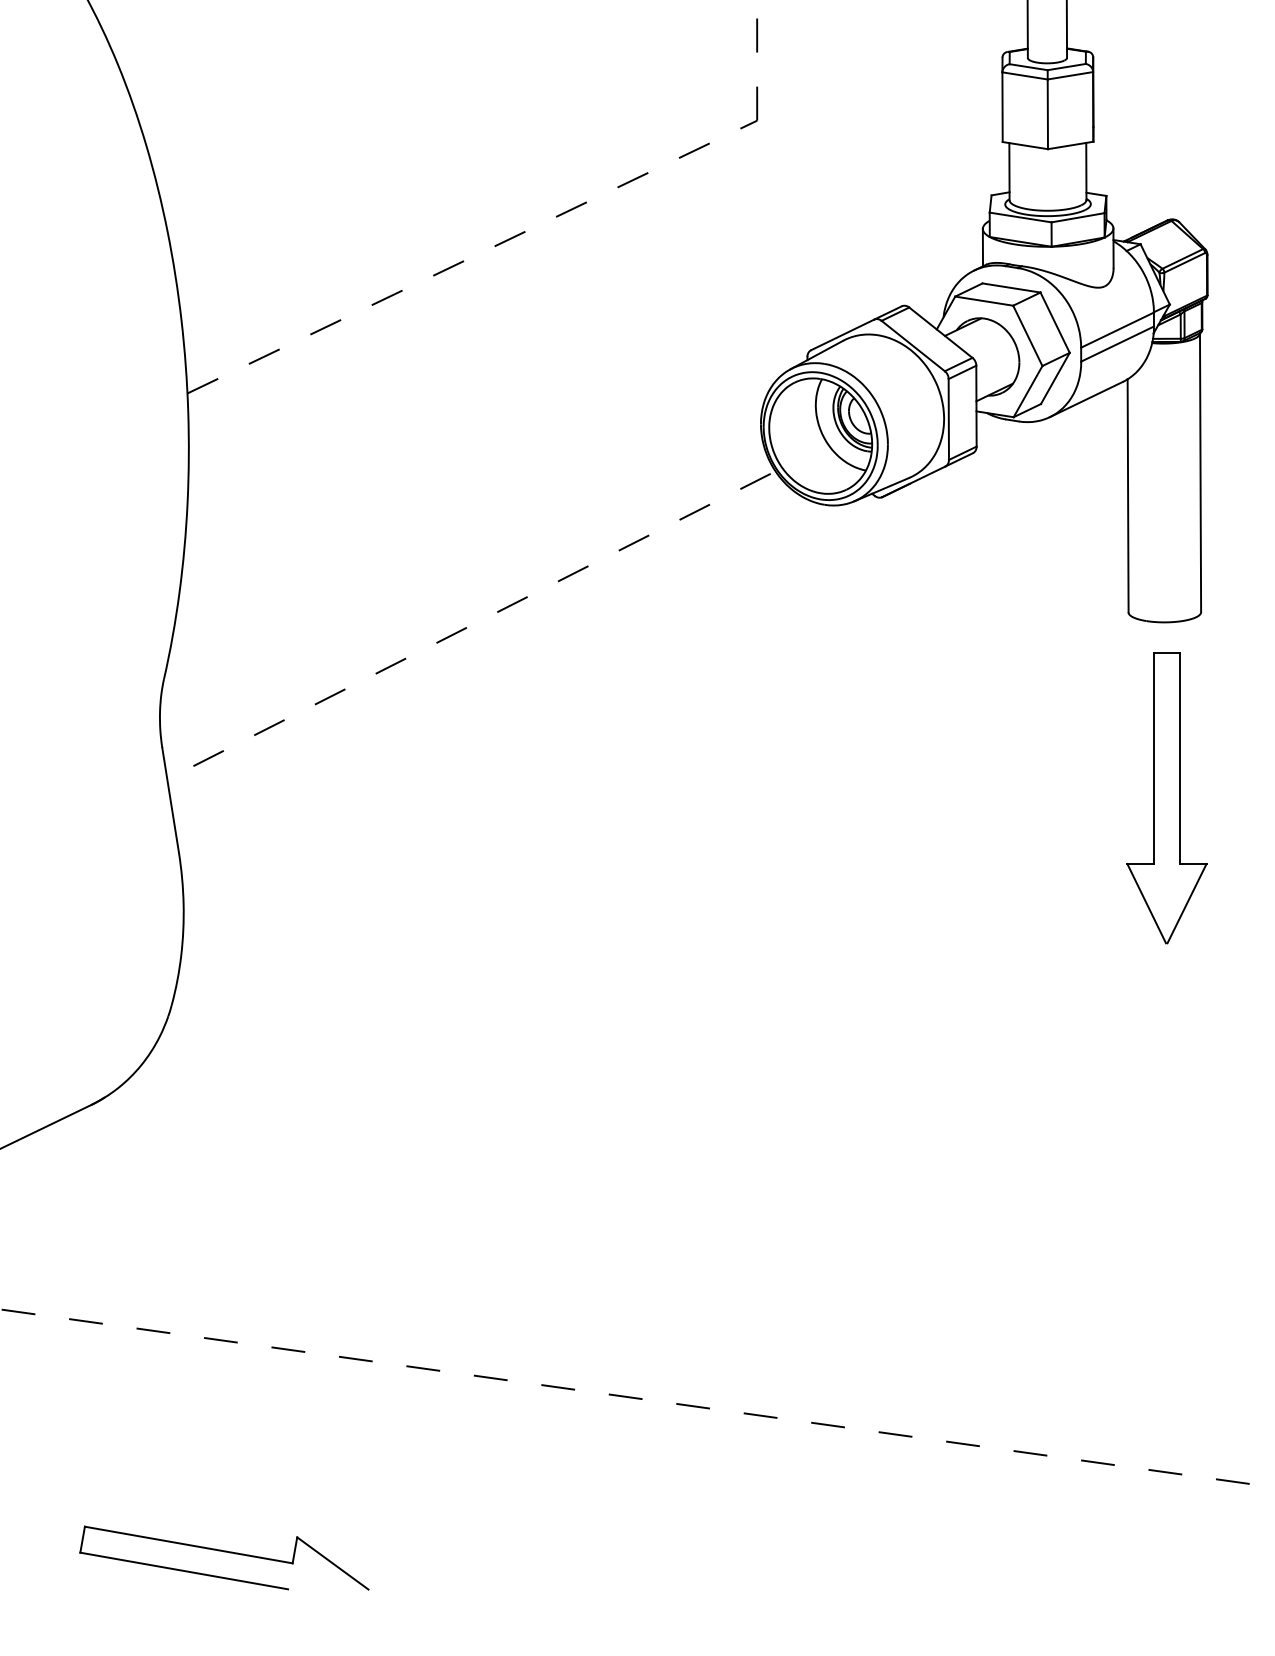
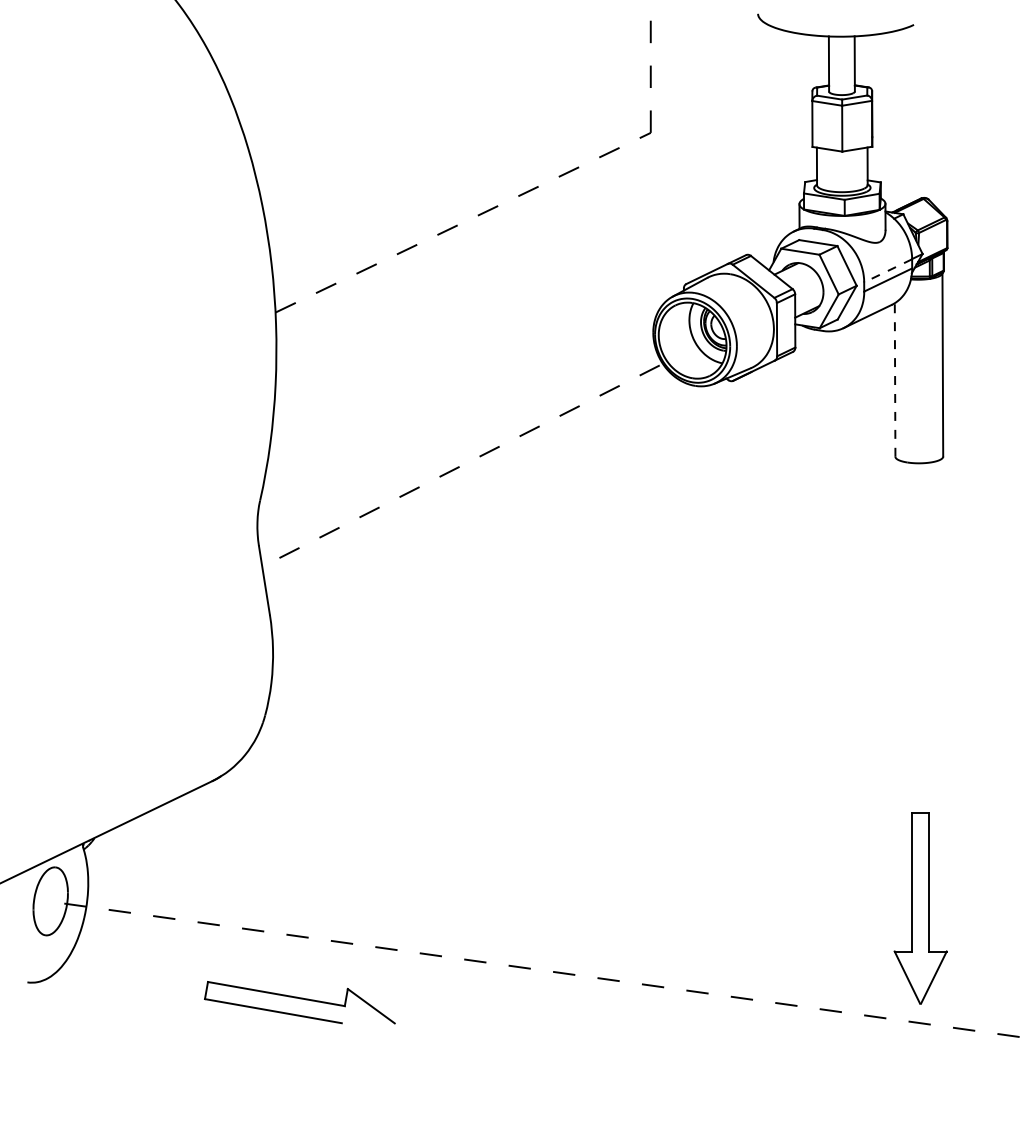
line: (1118, 329) -> (888, 270), solid -> dashed
line: (1128, 495) -> (895, 379), solid -> dashed
part: (1166, 798) -> (920, 908), moved
part: (223, 1557) -> (299, 1002), moved

